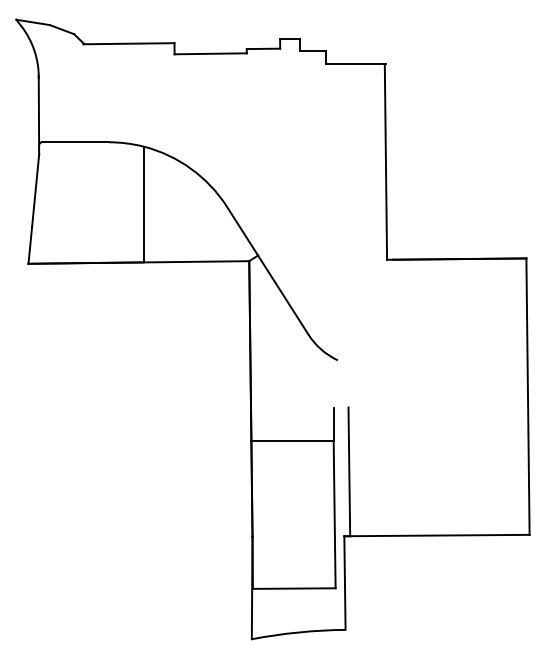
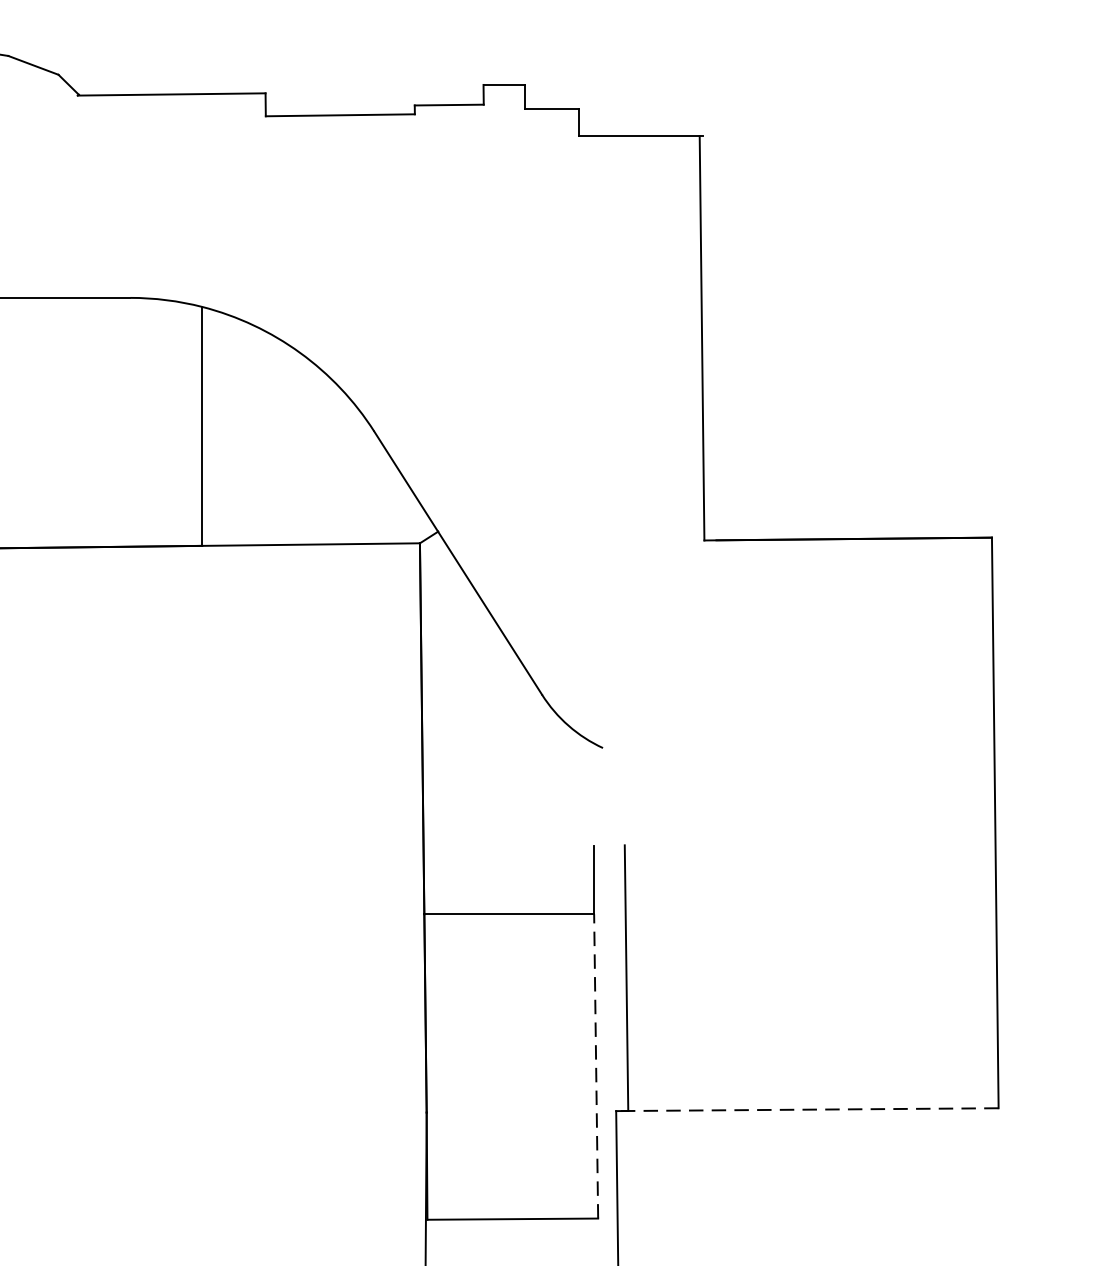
line: (334, 514) -> (595, 1066), solid -> dashed
line: (436, 535) -> (806, 1109), solid -> dashed

